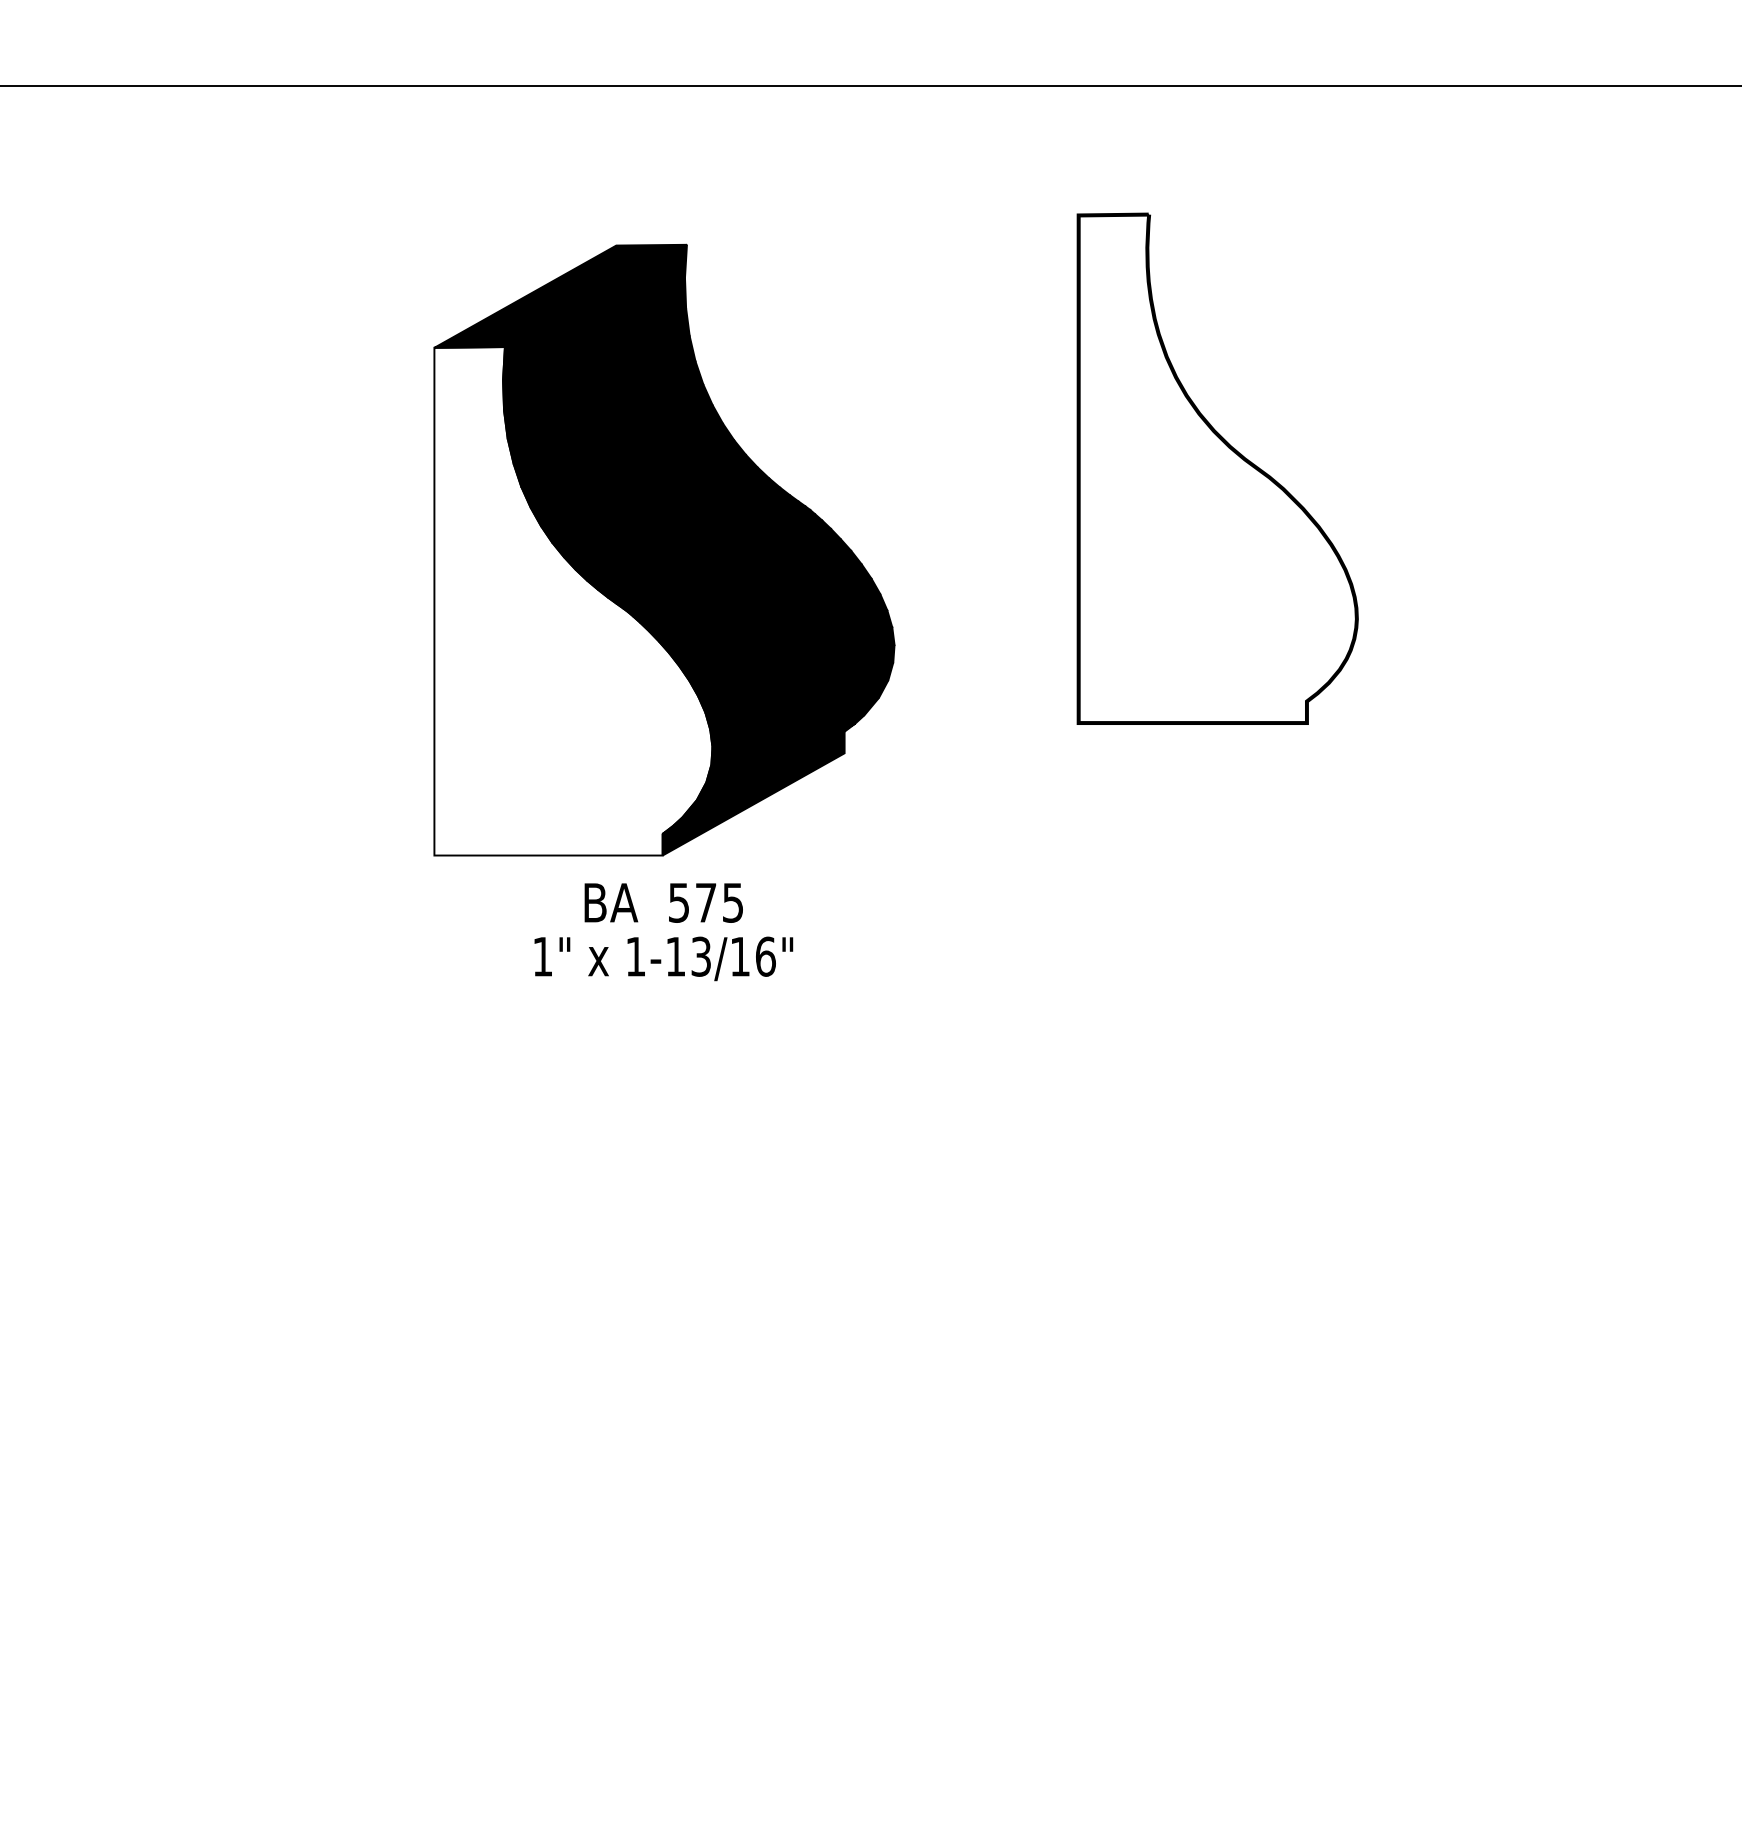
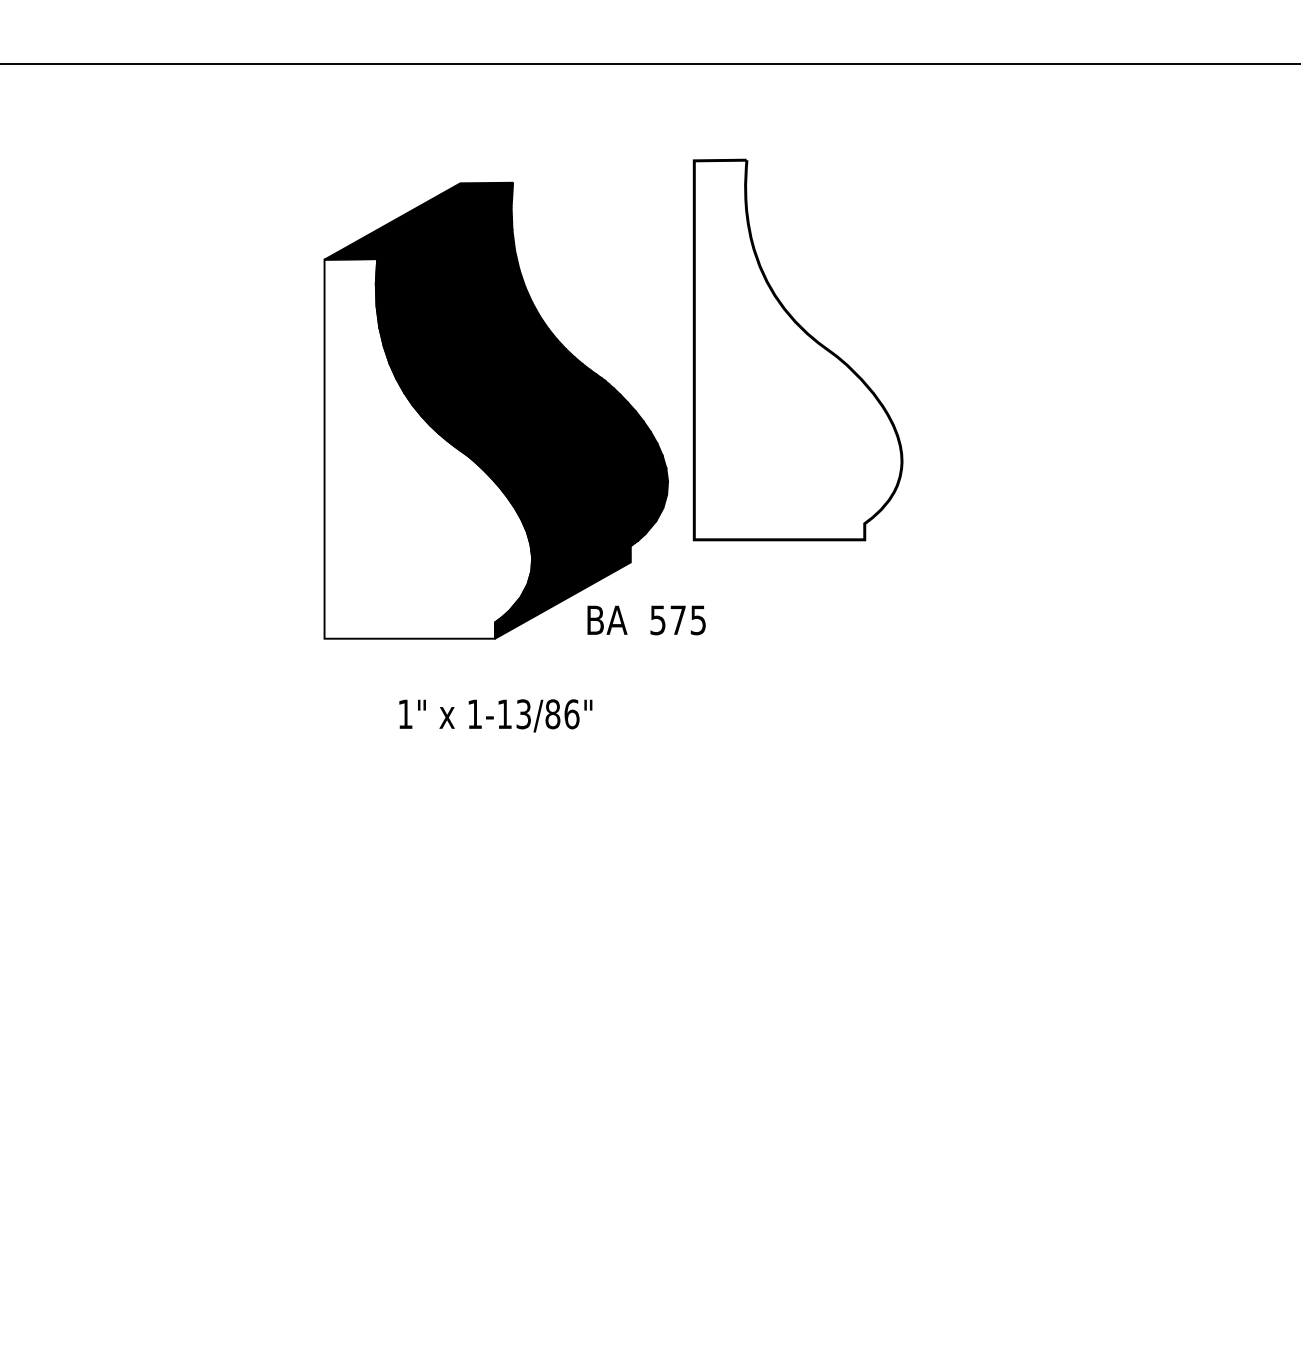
curve: (1233, 452) -> (809, 337), moved
text: (663, 902) -> (646, 620), moved
text: (740, 956) -> (553, 714), 1-13/16" -> 1-13/86"

